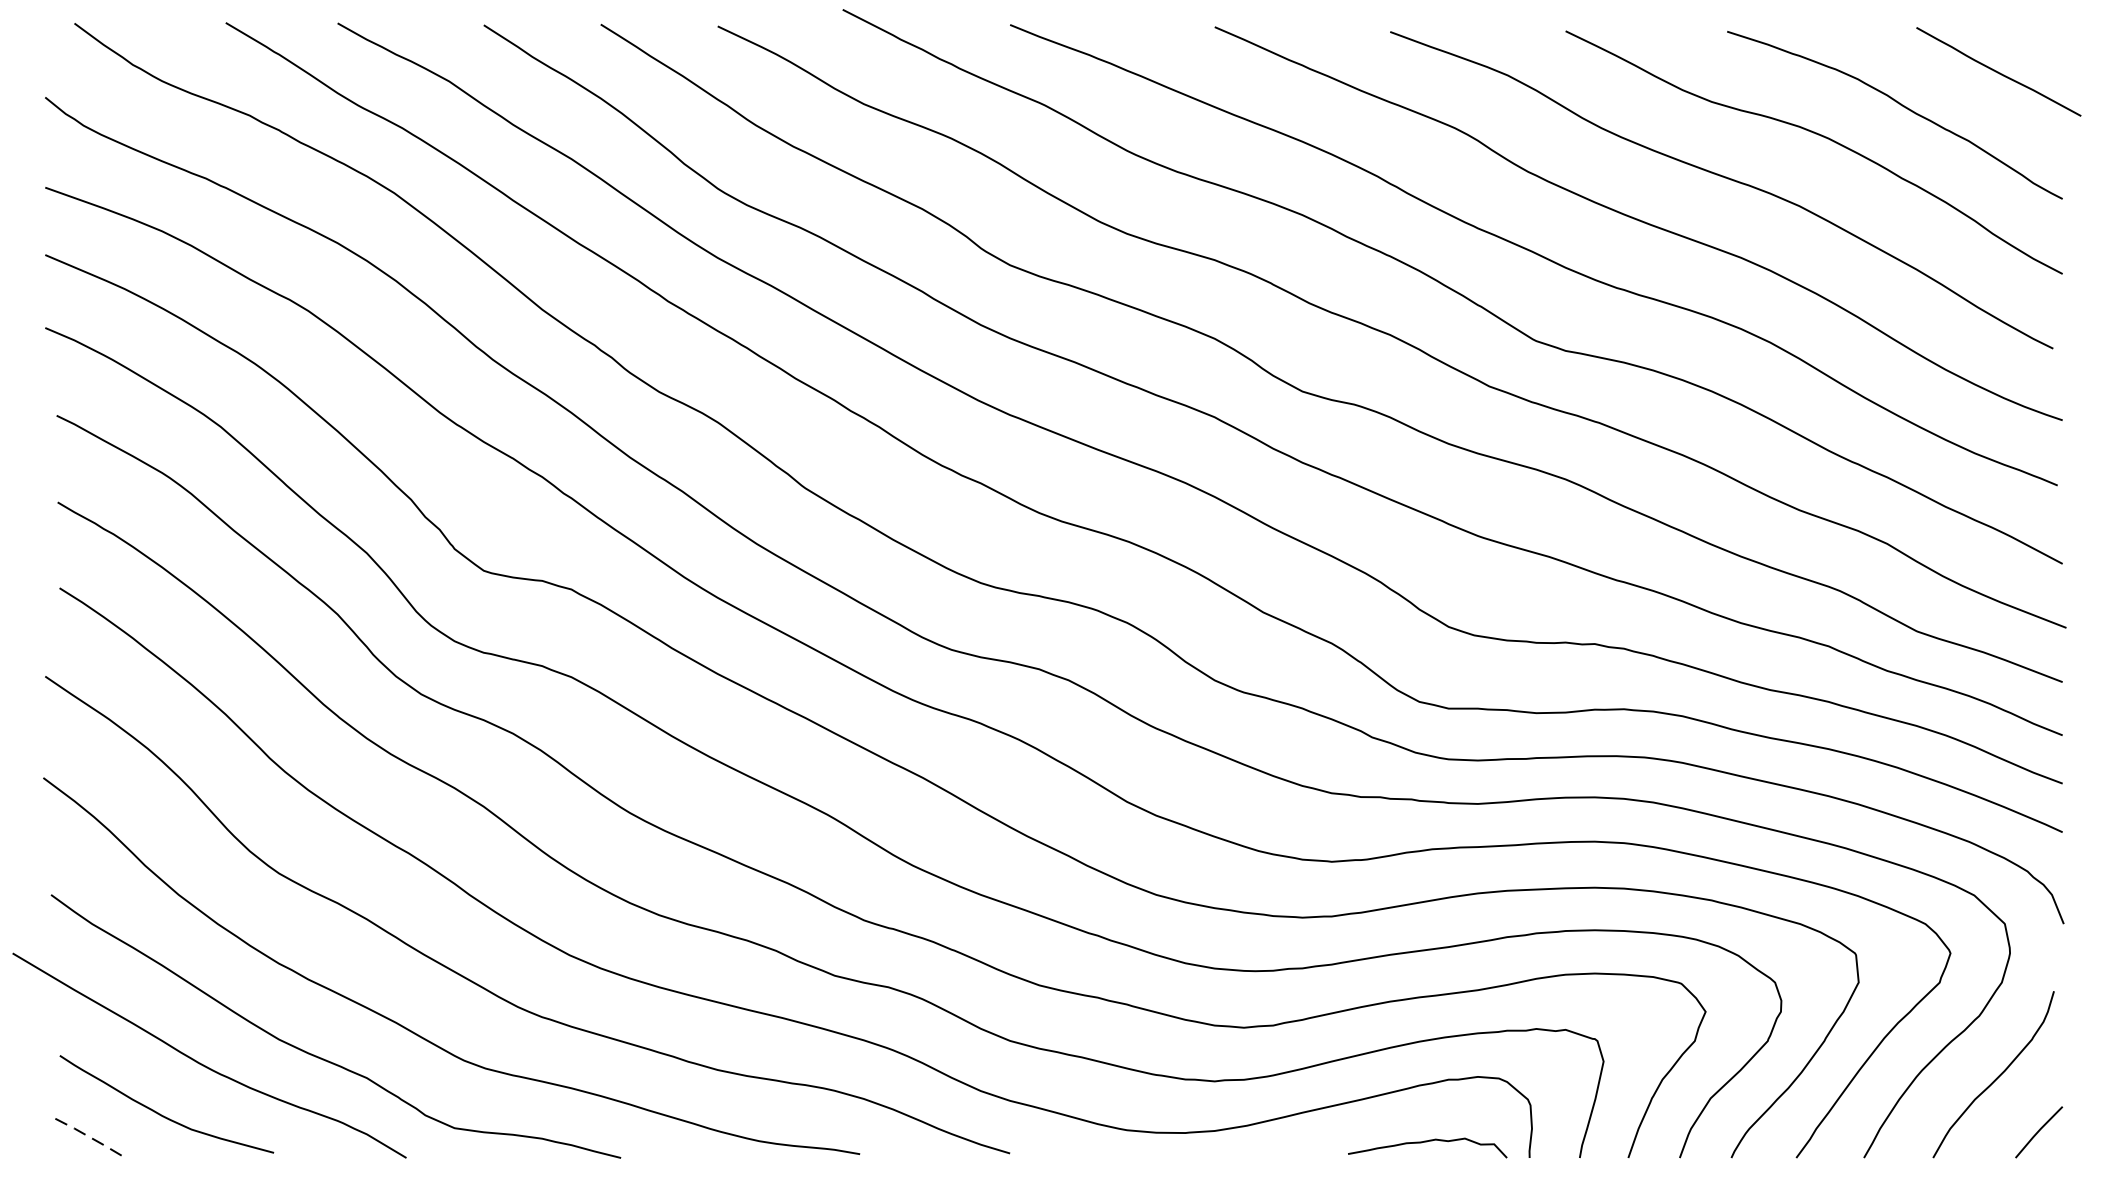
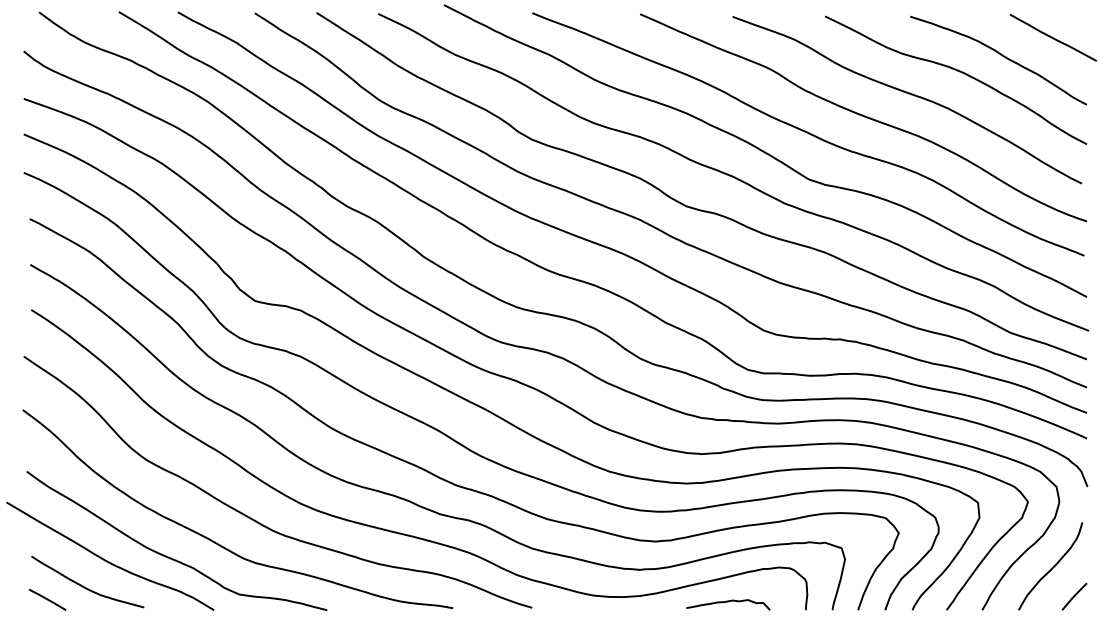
line: (90, 1137) -> (47, 599), dashed -> solid
curve: (1427, 1143) -> (728, 602), moved

